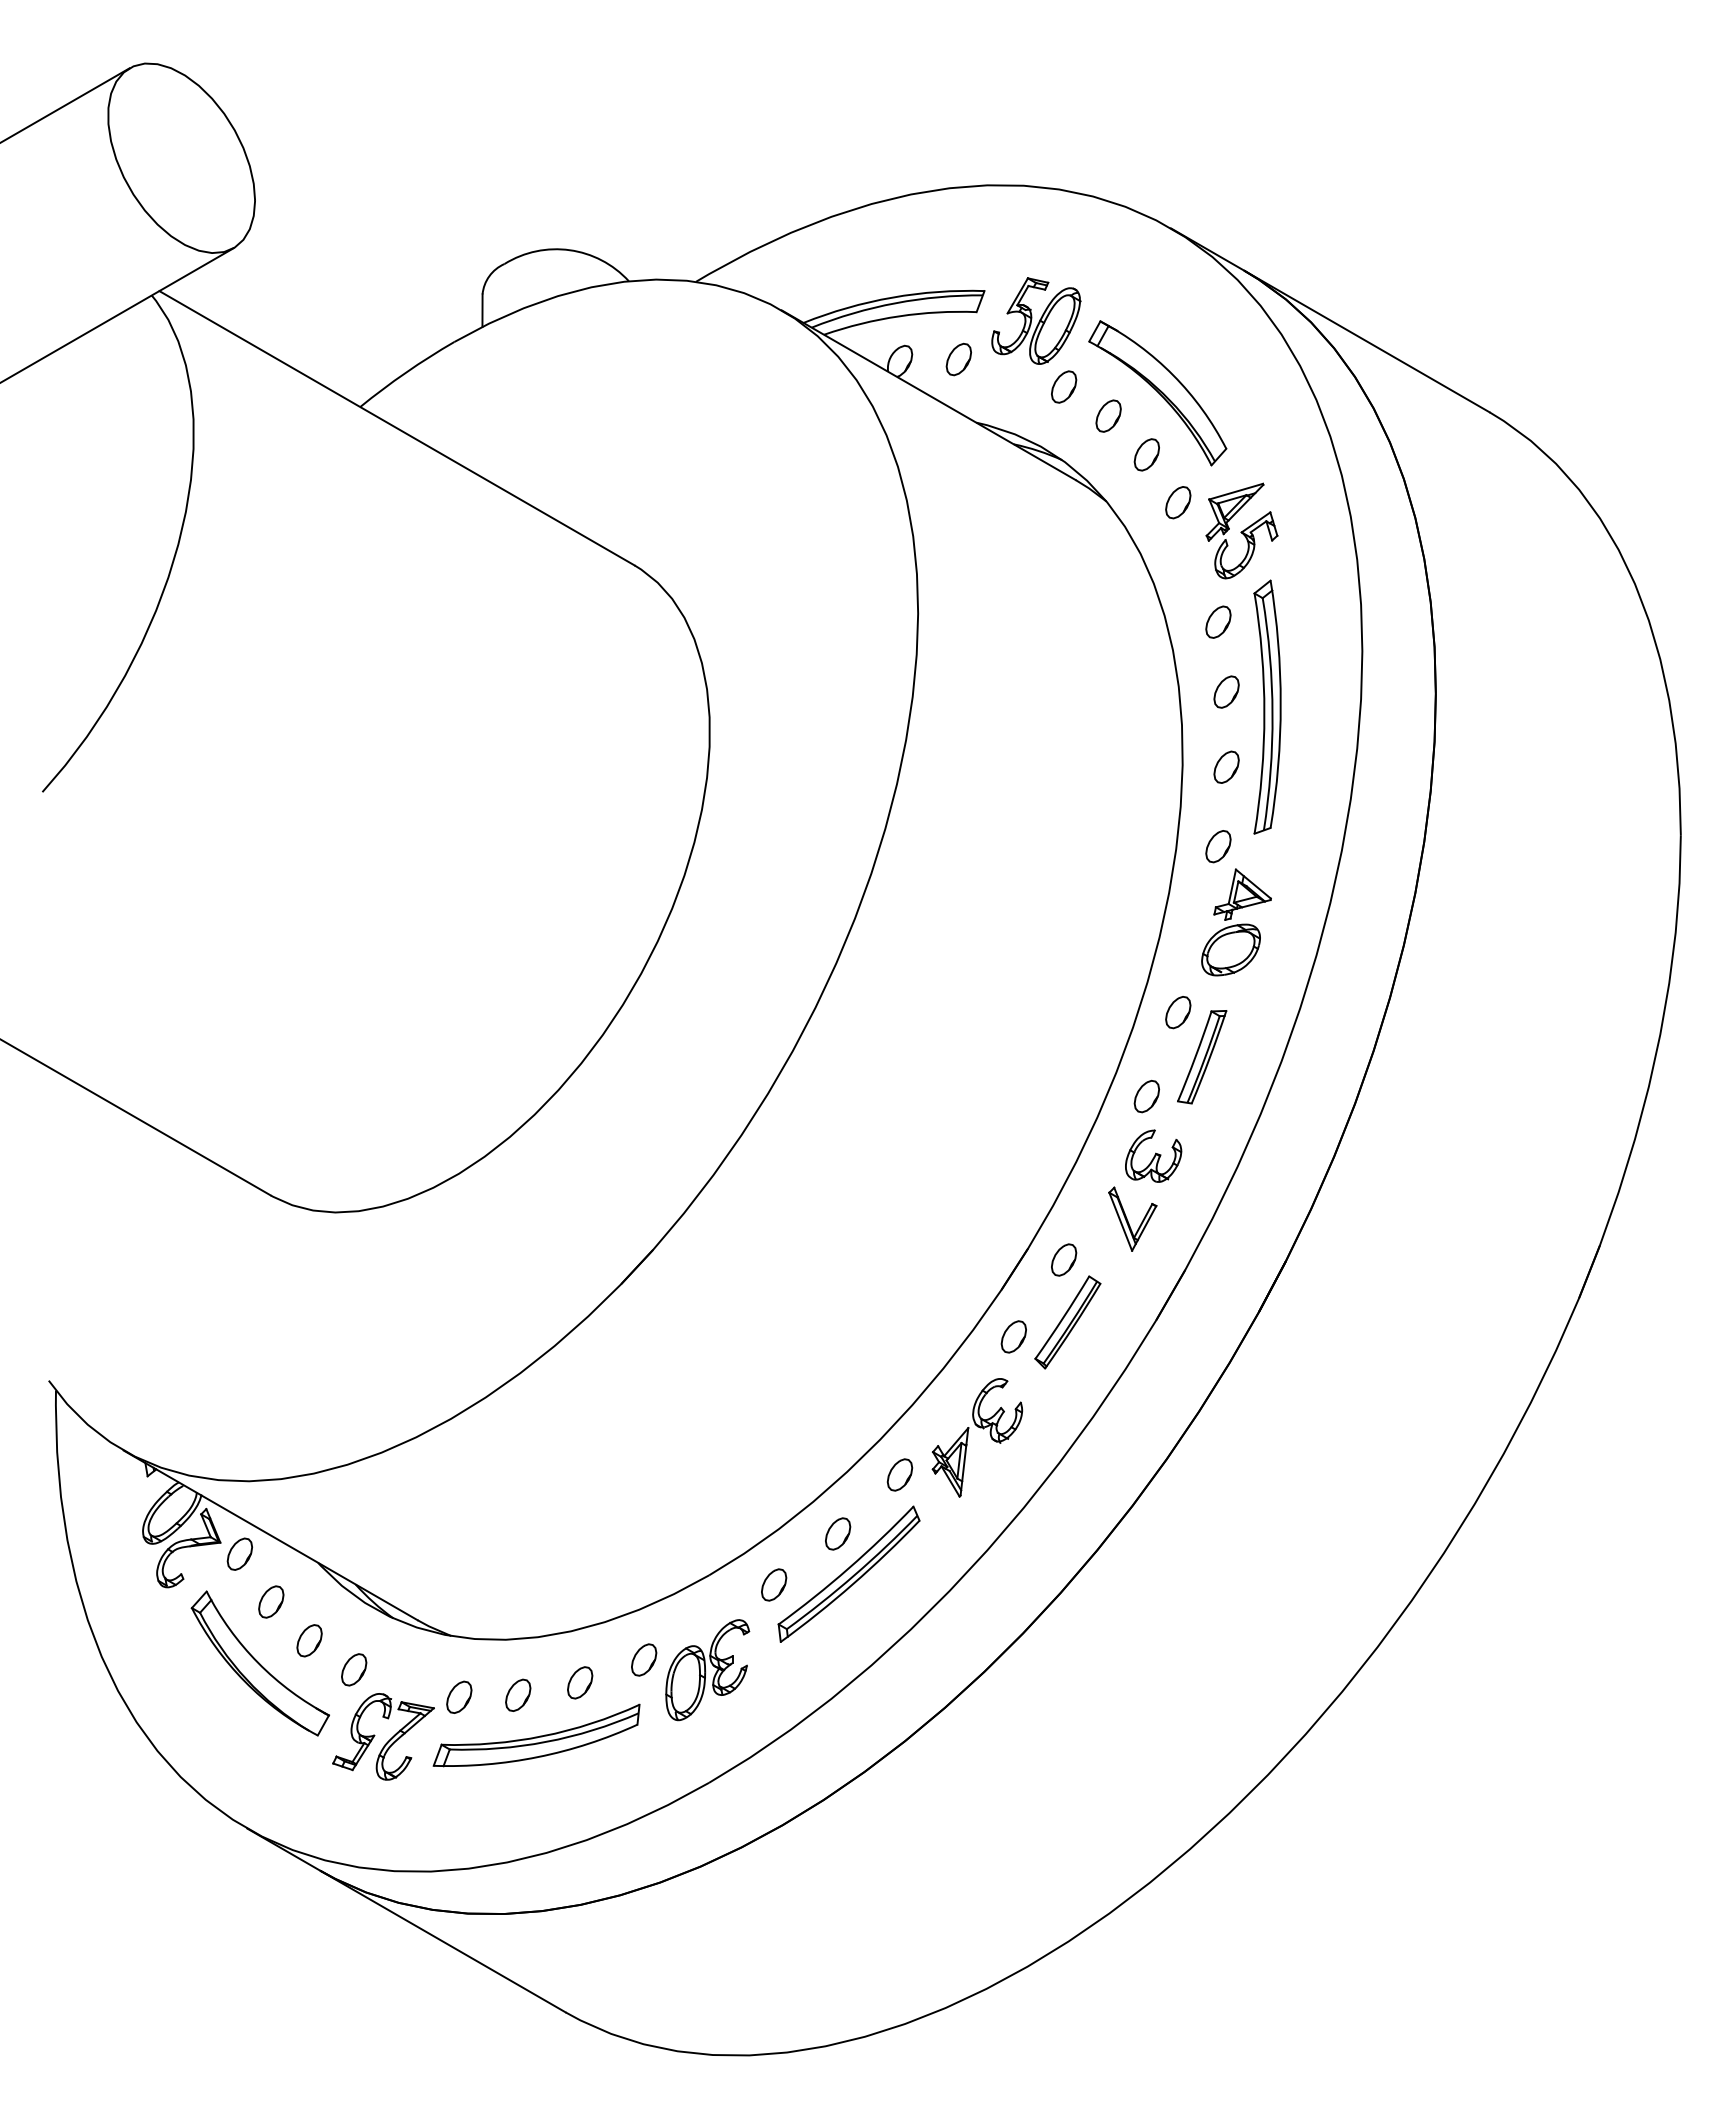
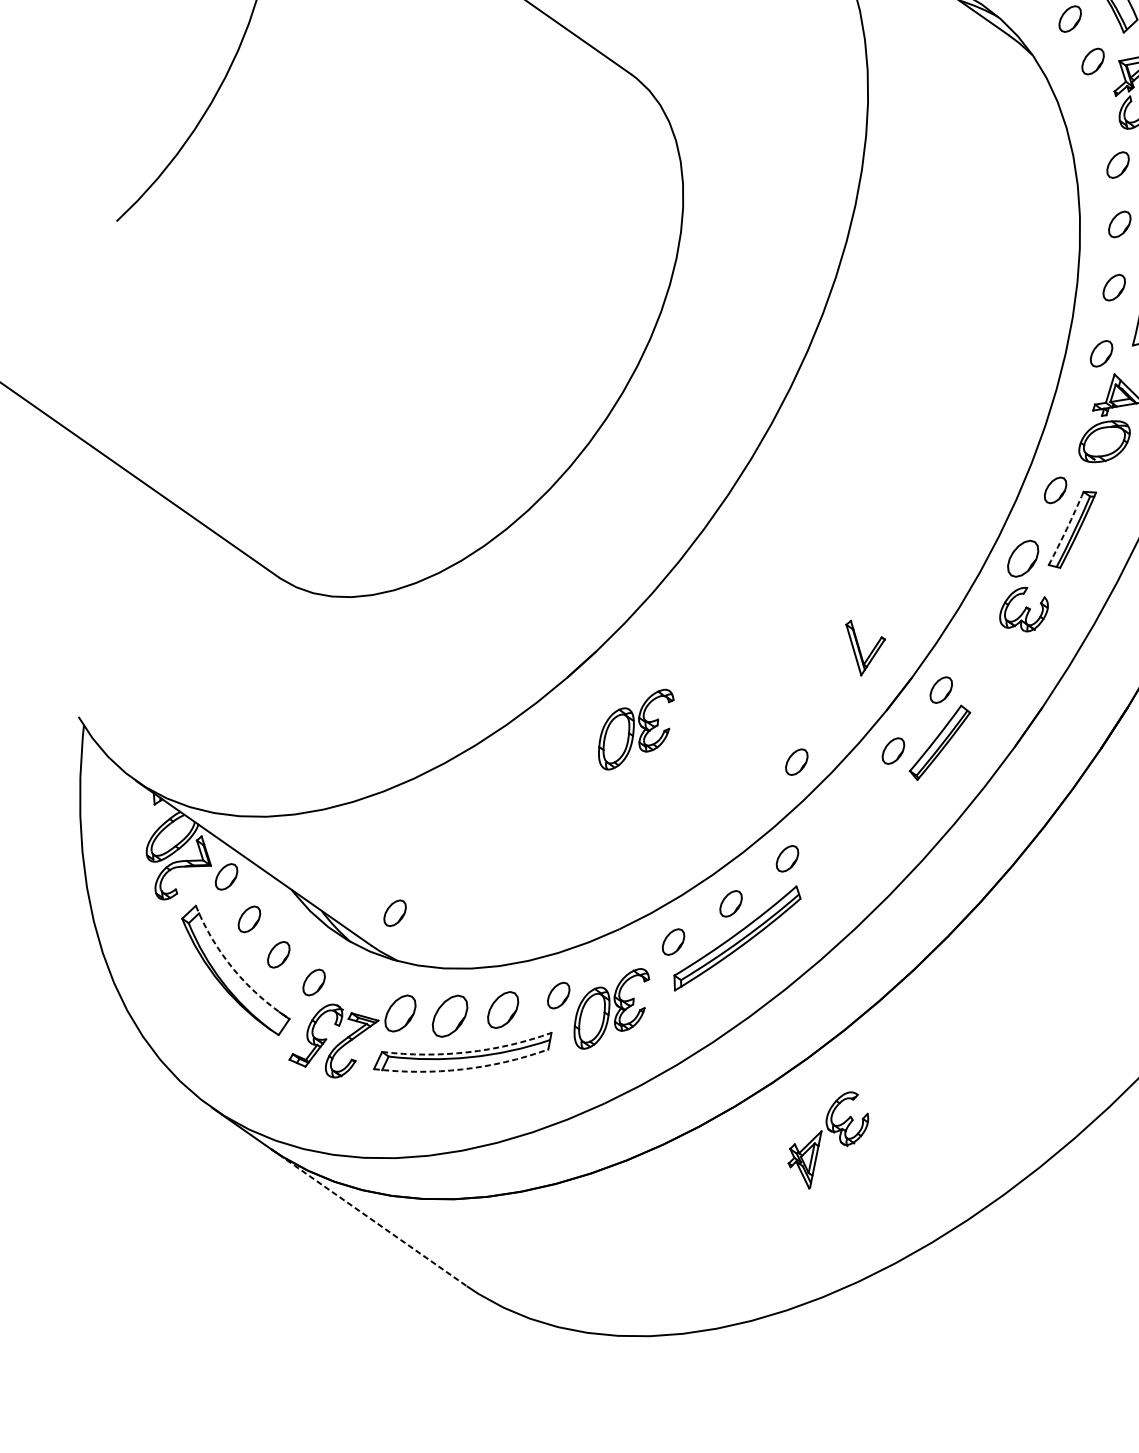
arc: (1195, 1056) -> (1066, 528), solid -> dashed
part: (1146, 1096) -> (1022, 558), size x1.4
part: (1132, 1218) -> (863, 648), moved
part: (707, 1338) -> (635, 729), added
part: (900, 1359) -> (796, 761), added
part: (968, 1437) -> (821, 1139), moved
part: (442, 1579) -> (395, 913), added
arc: (258, 1662) -> (234, 969), solid -> dashed
part: (580, 1682) -> (503, 1009), size x1.4
part: (518, 1694) -> (450, 1015), size x1.6
part: (459, 1696) -> (400, 1012), size x1.4
arc: (542, 1736) -> (467, 1052), solid -> dashed
arc: (538, 1757) -> (462, 1069), solid -> dashed
line: (443, 1941) -> (369, 1217), solid -> dashed

